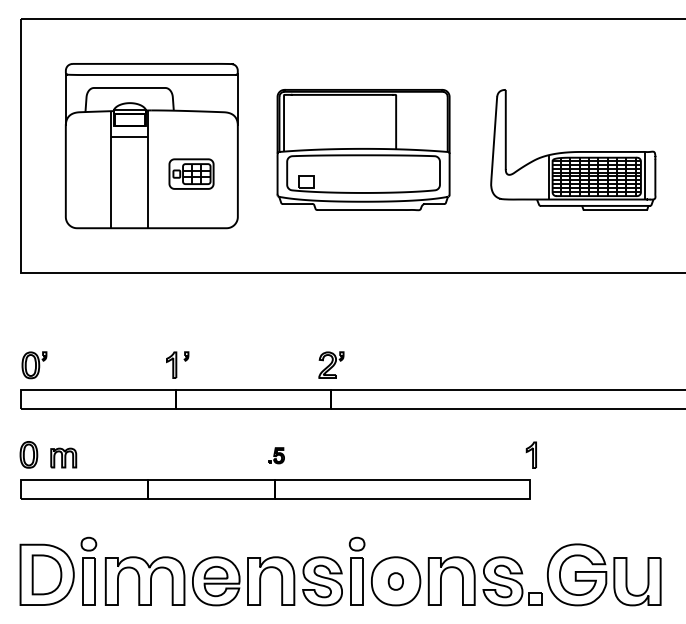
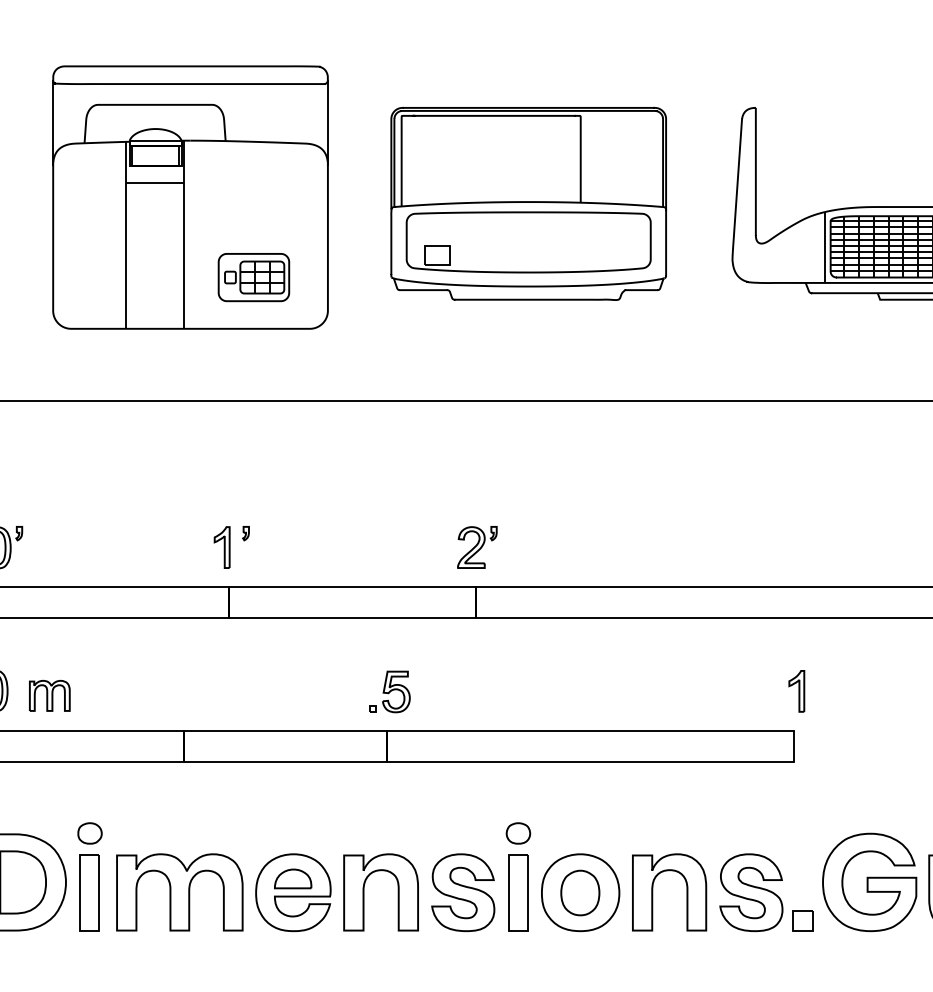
part: (191, 173) -> (253, 276), moved
part: (276, 455) -> (389, 691), size x1.67
part: (395, 581) -> (579, 893), size x1.67

